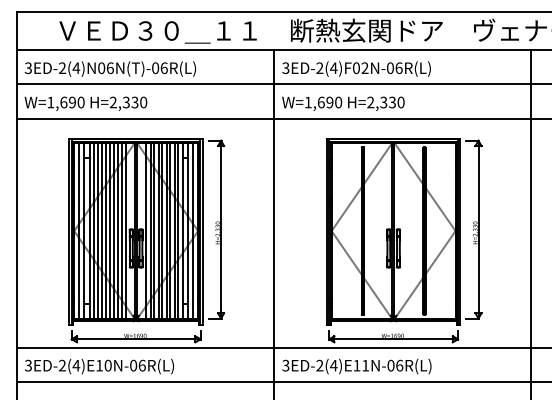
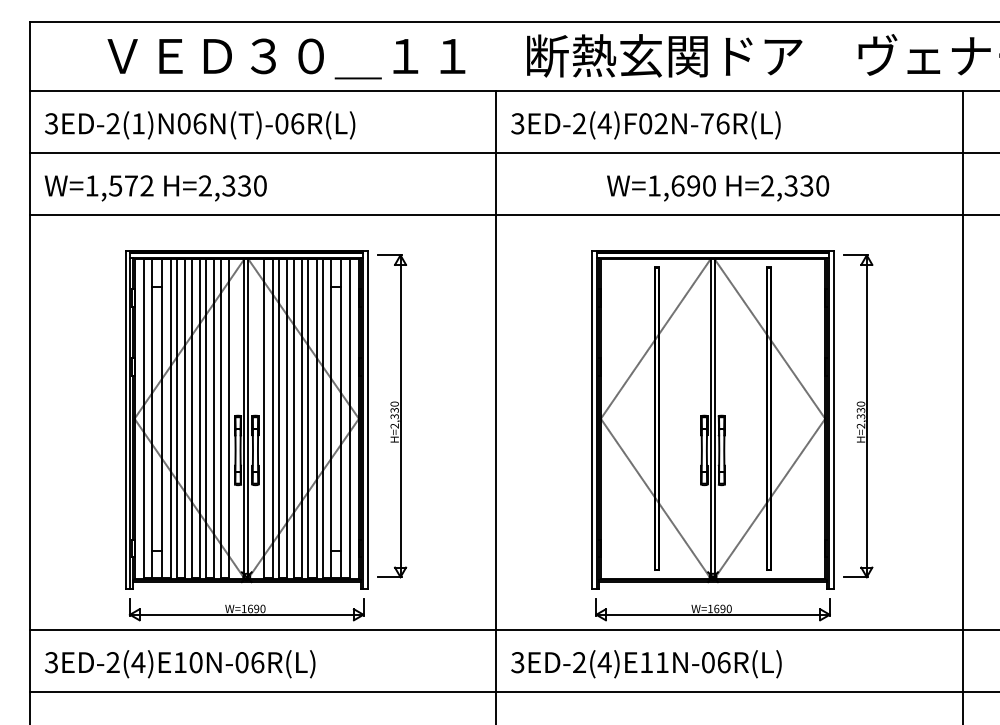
text: (76, 67) -> (138, 122), 3ED-2(4)N06N(T)-06R(L) -> 3ED-2(1)N06N(T)-06R(L)
text: (390, 68) -> (707, 124), 3ED-2(4)F02N-06R(L) -> 3ED-2(4)F02N-76R(L)
text: (72, 102) -> (131, 185), W=1,690 -> W=1,572
text: (343, 103) -> (718, 187), moved

